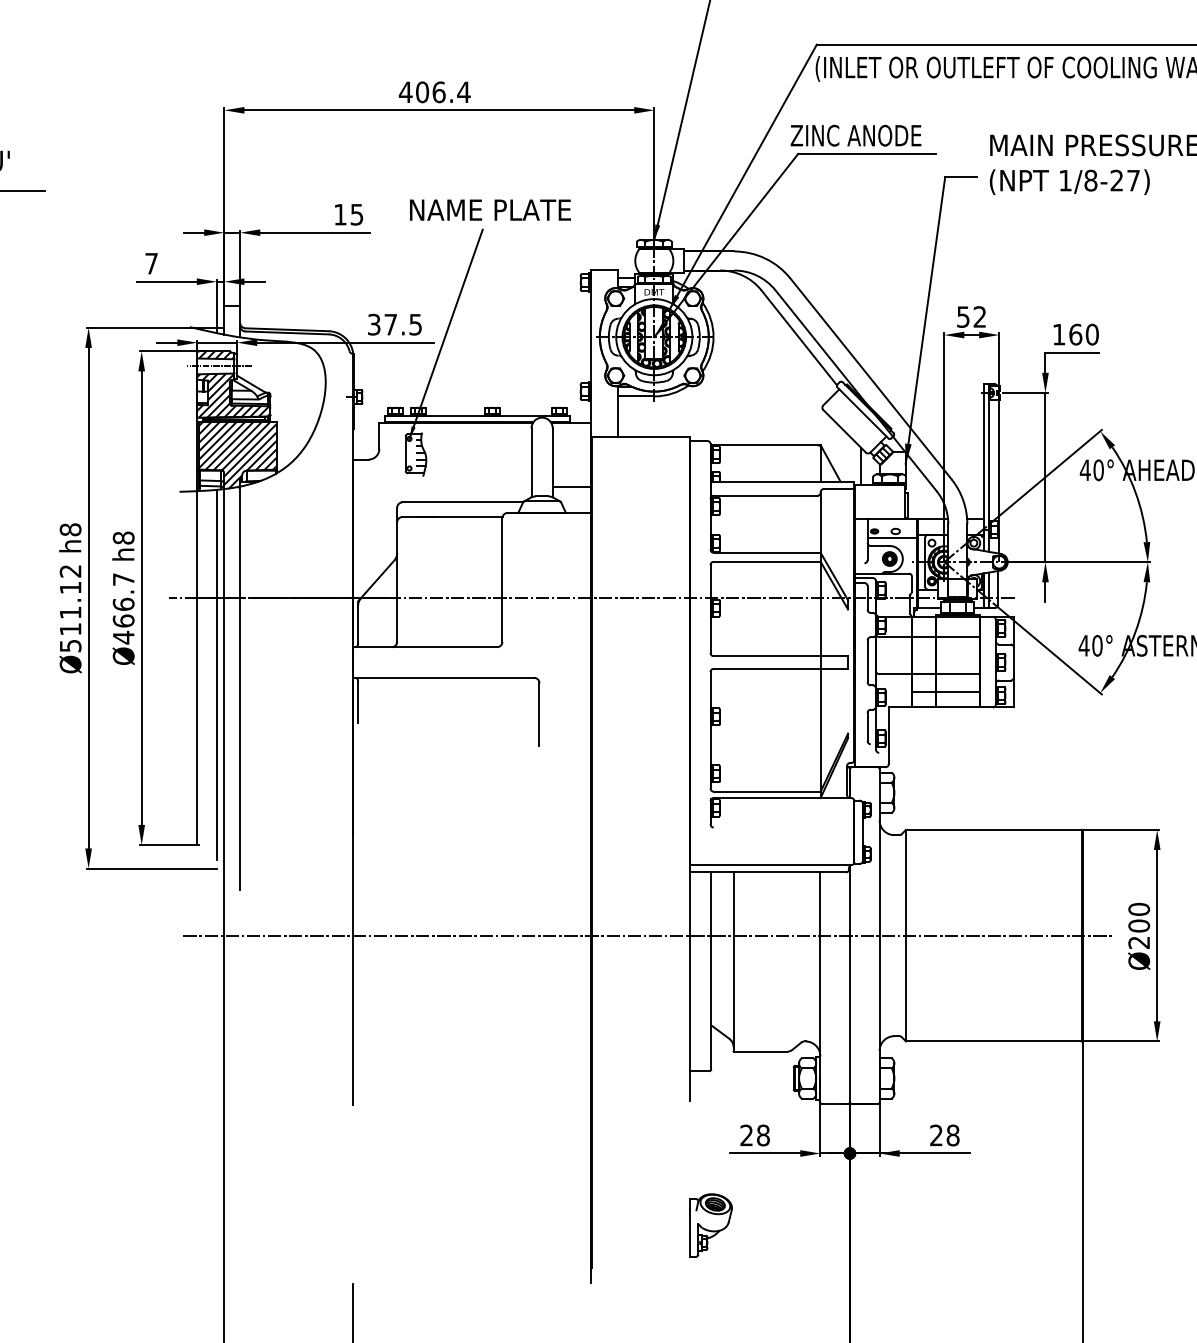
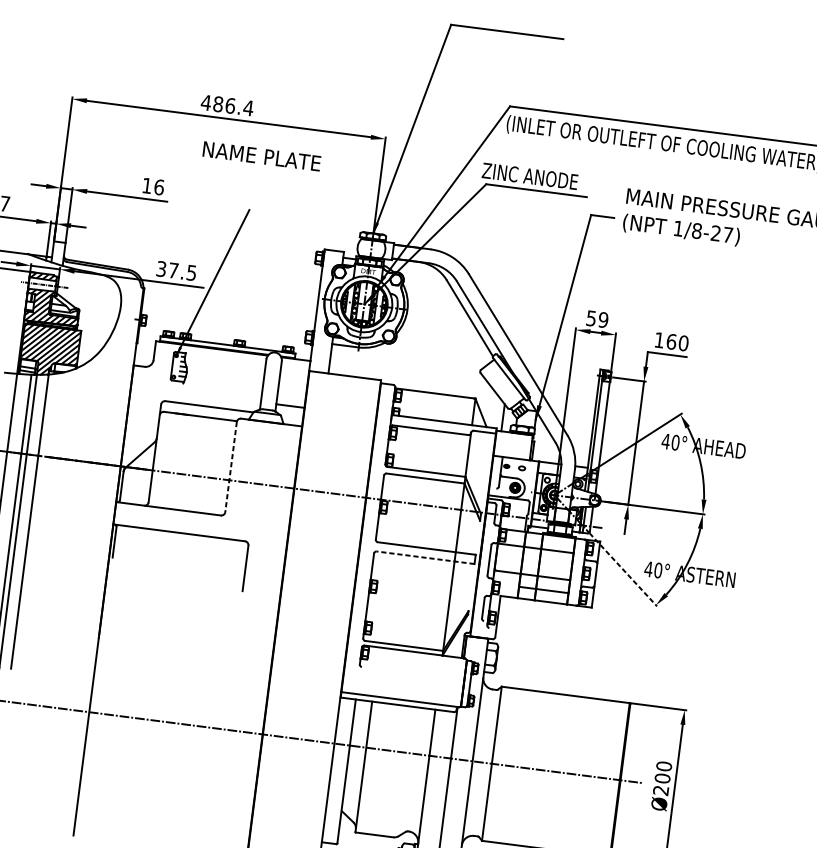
text: (422, 91) -> (218, 103), 406.4 -> 486.4
text: (490, 209) -> (262, 155), moved
text: (356, 214) -> (158, 187), 15 -> 16
text: (979, 316) -> (603, 319), 52 -> 59
line: (892, 537) -> (519, 472), removed
line: (502, 580) -> (231, 467), solid -> dashed
line: (1049, 650) -> (622, 569), solid -> dashed
line: (780, 668) -> (425, 557), solid -> dashed

